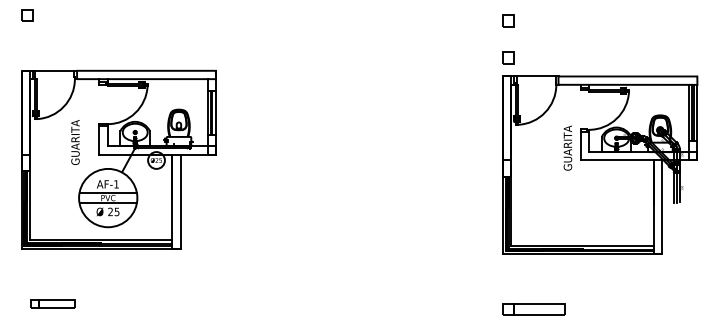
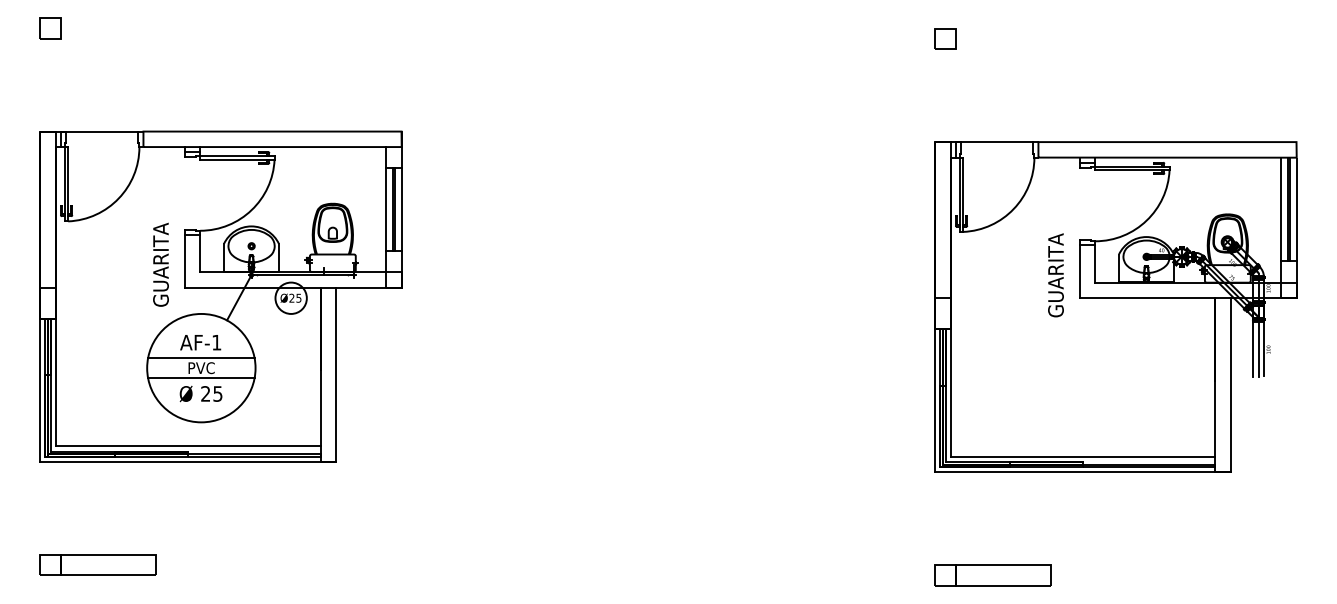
part: (508, 57) -> (945, 106), removed
text: (75, 142) -> (160, 264), moved
part: (52, 303) -> (97, 564), size x1.43

